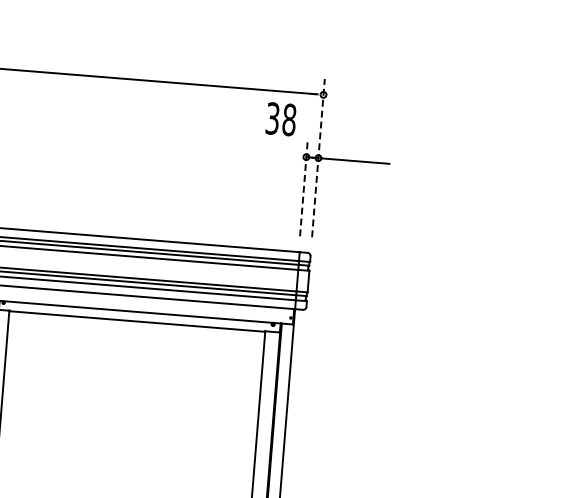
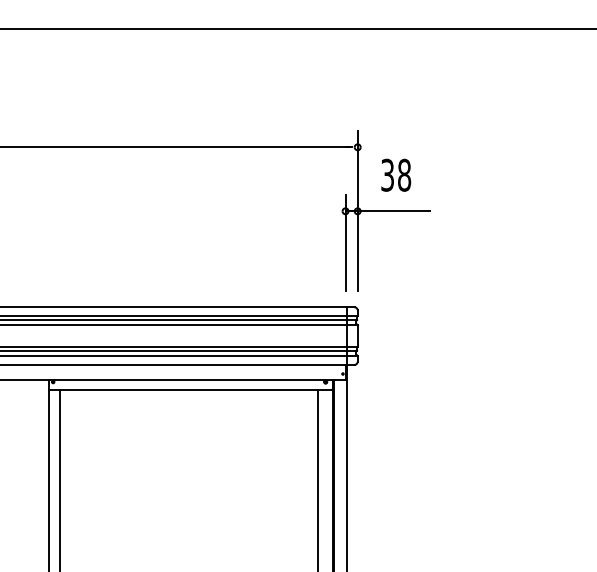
text: (281, 118) -> (396, 174), moved
line: (318, 158) -> (357, 211), dashed -> solid
line: (303, 189) -> (345, 243), dashed -> solid

